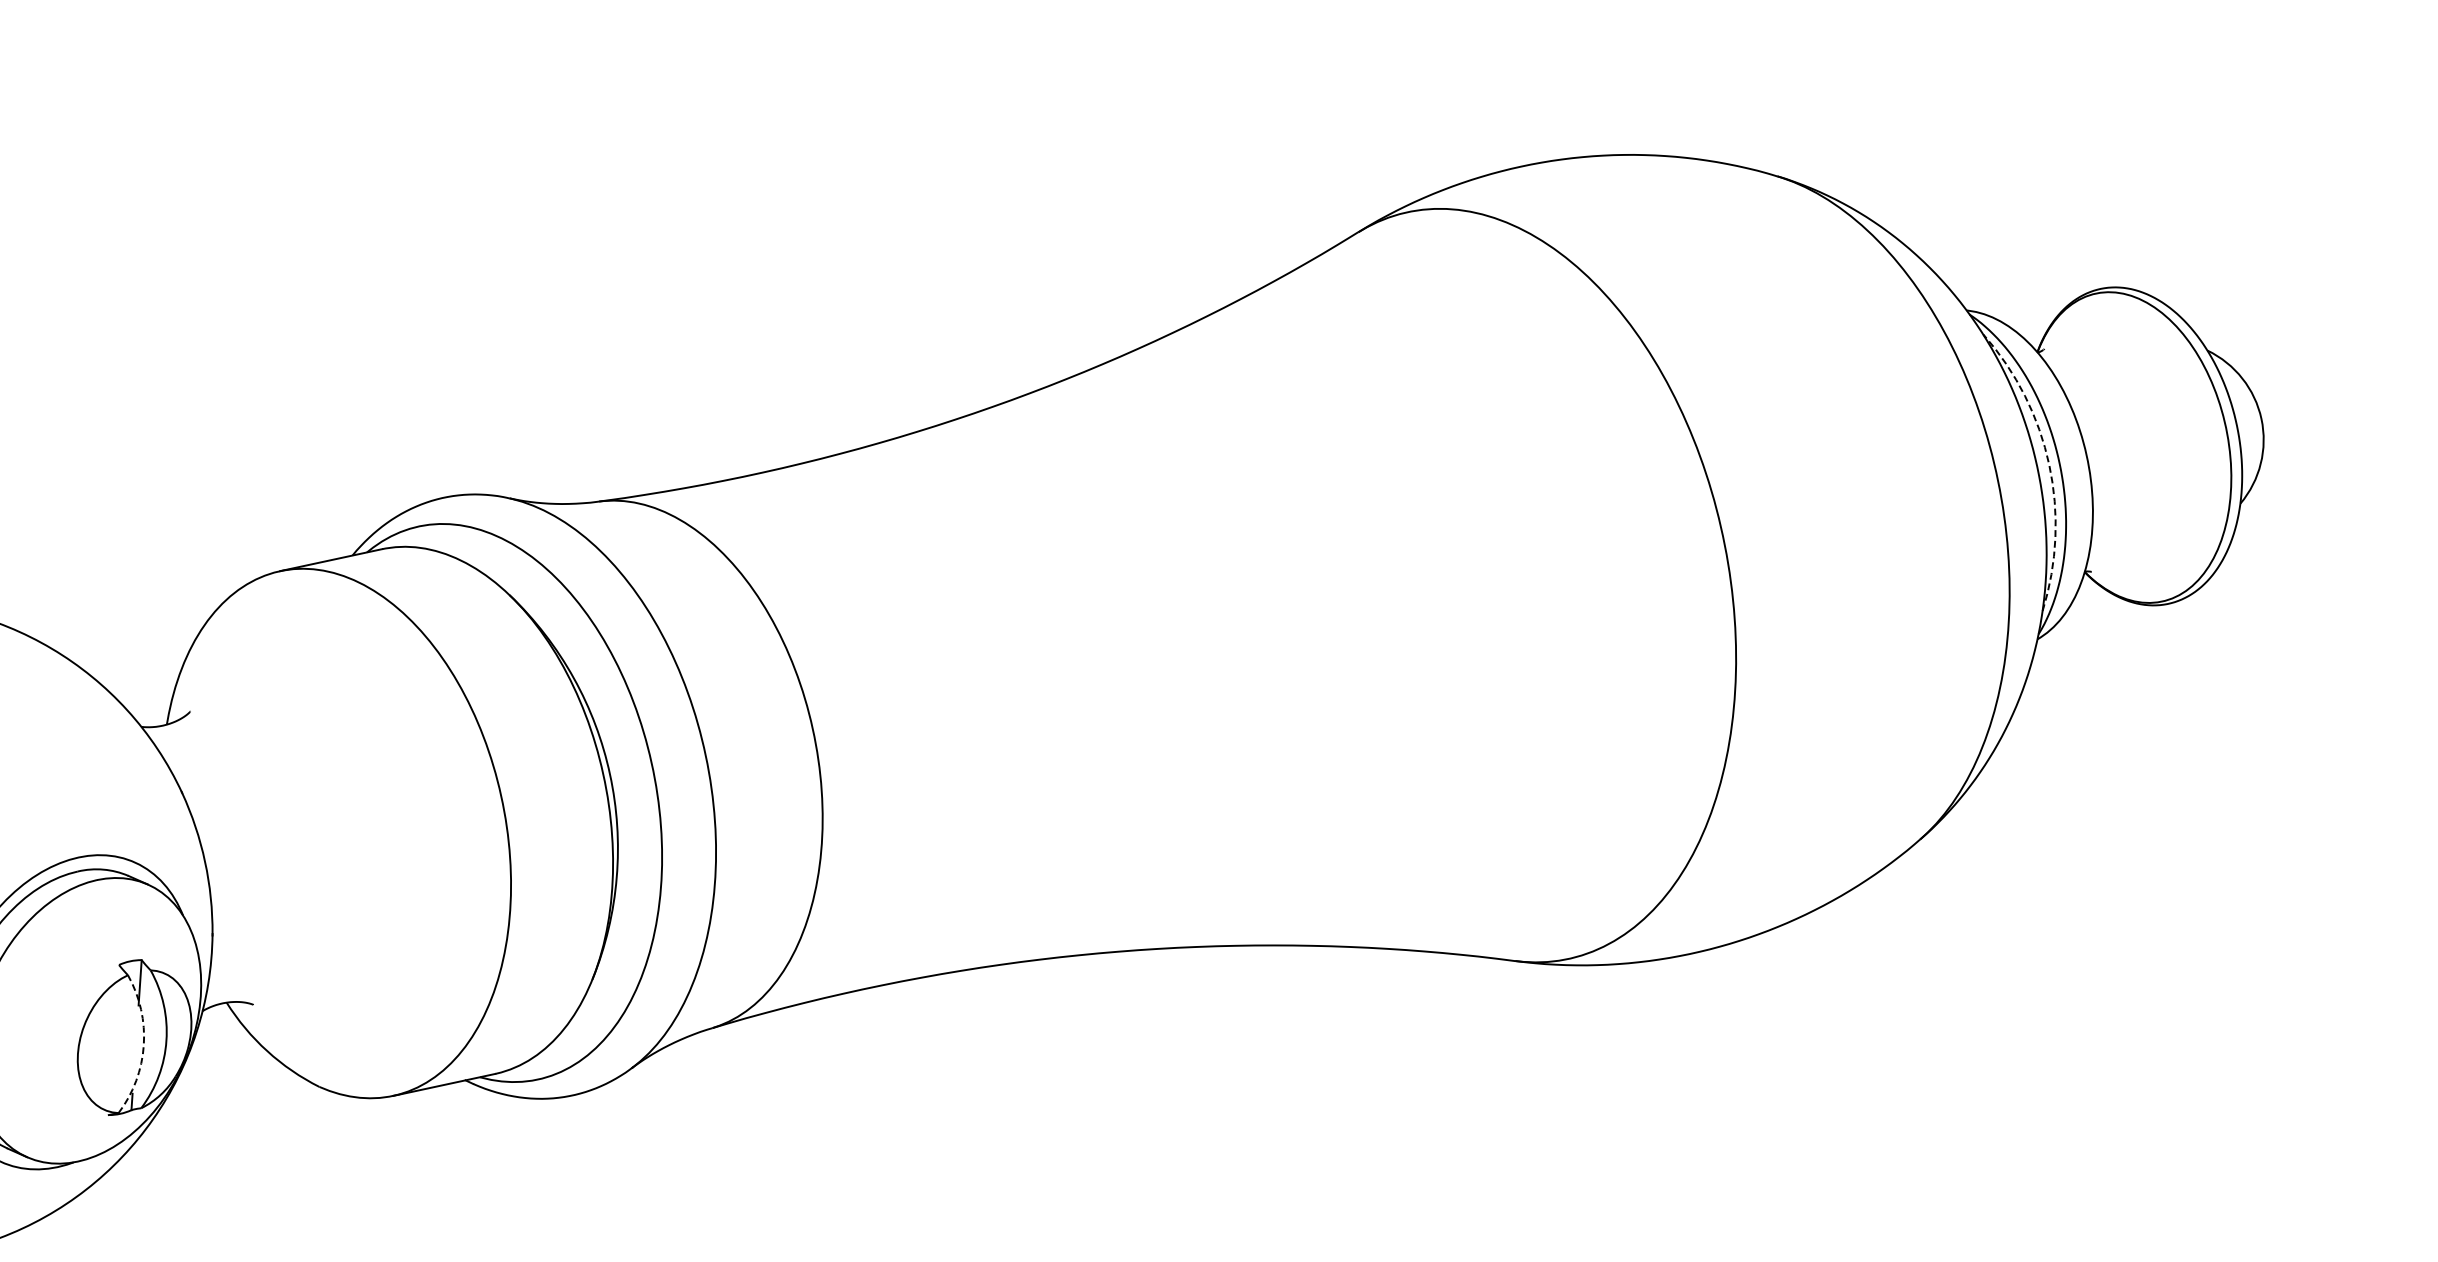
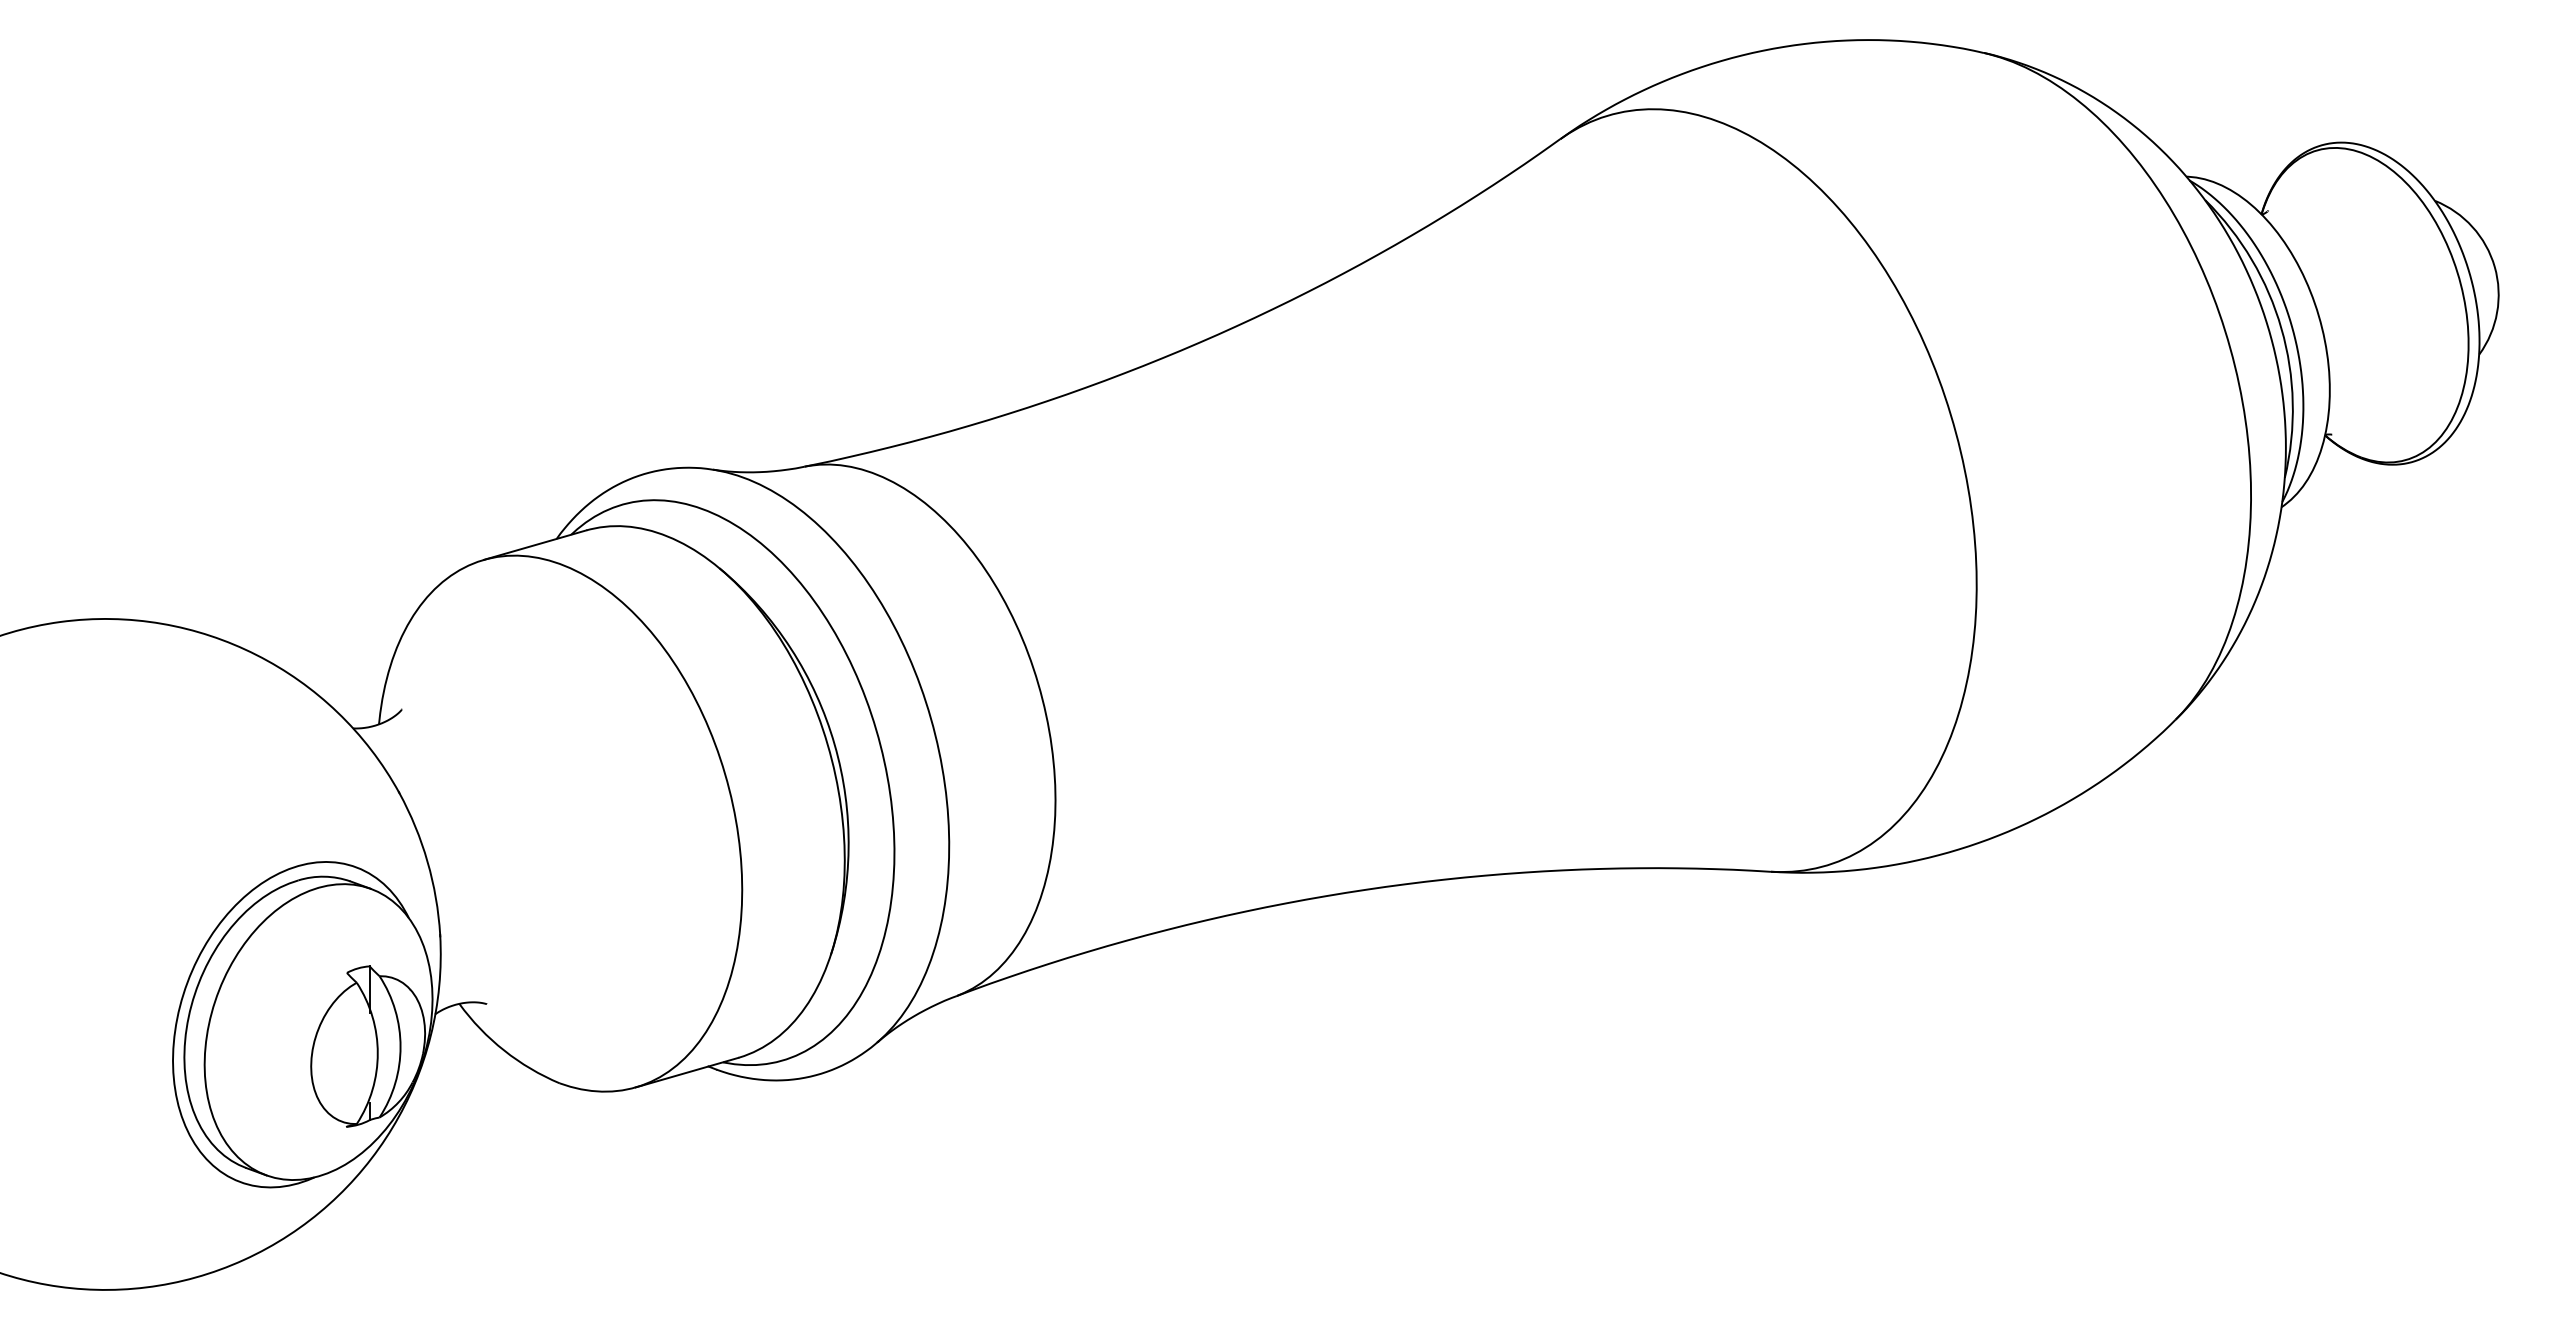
arc: (2049, 464) -> (2281, 328), dashed -> solid
arc: (143, 1045) -> (377, 1053), dashed -> solid

